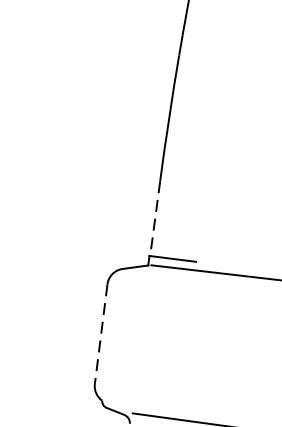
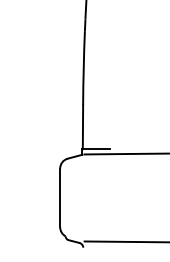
line: (154, 219) -> (82, 127), dashed -> solid
line: (101, 335) -> (60, 198), dashed -> solid

